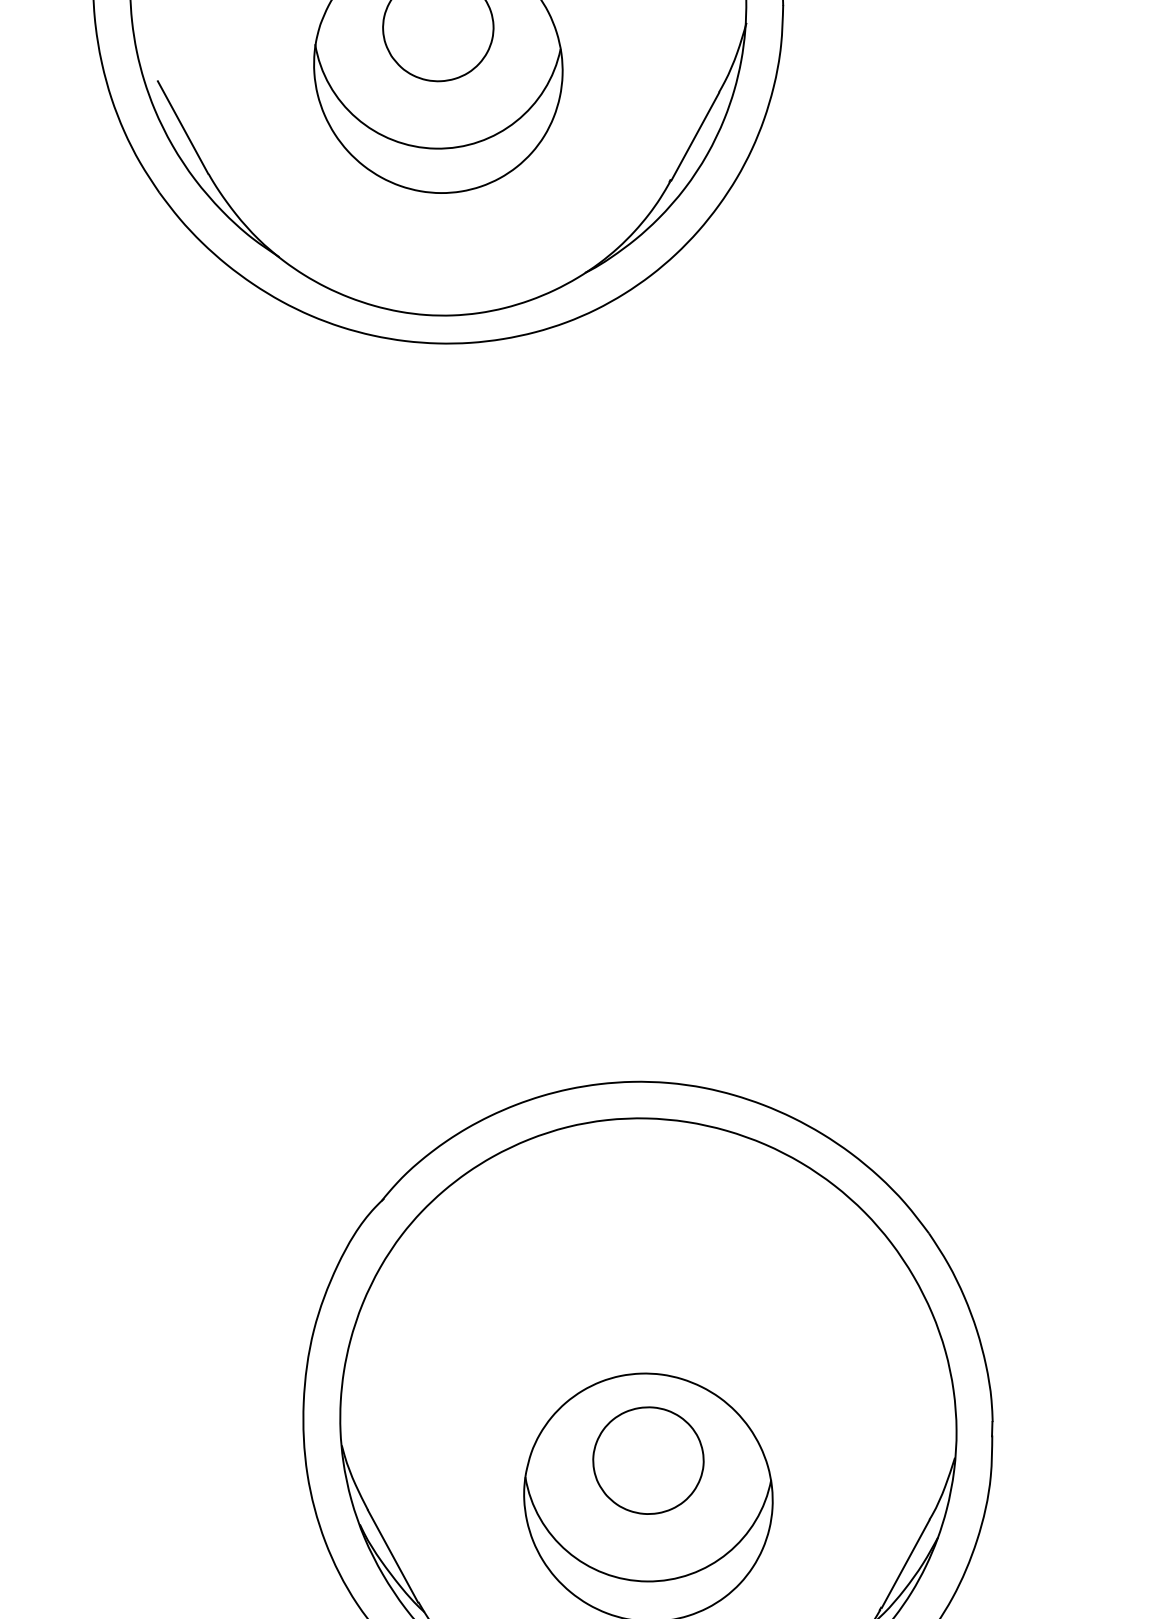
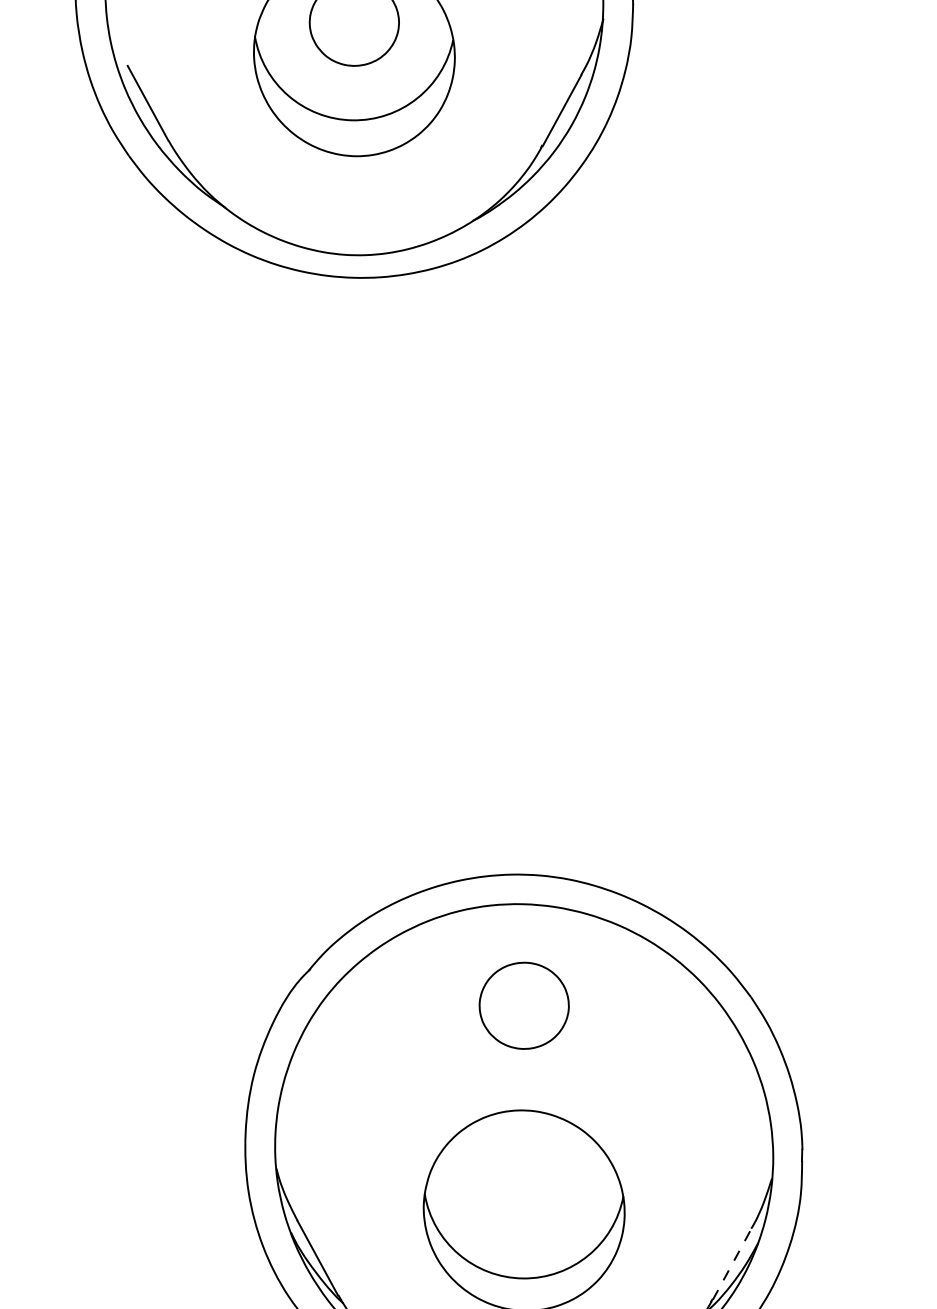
part: (647, 1460) -> (523, 1005), moved
line: (906, 1562) -> (732, 1263), solid -> dashed

